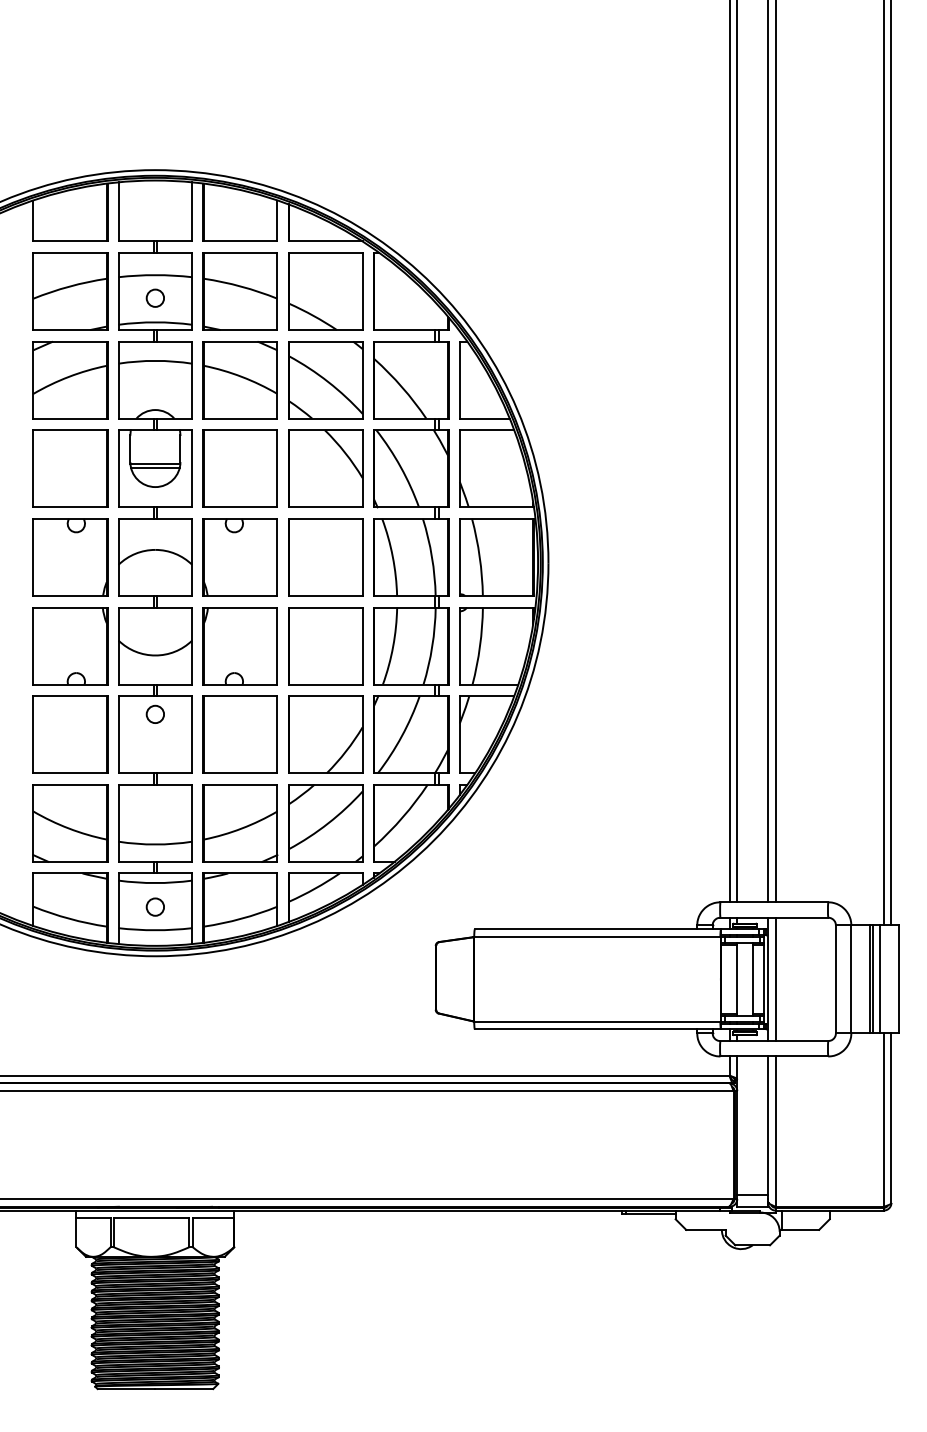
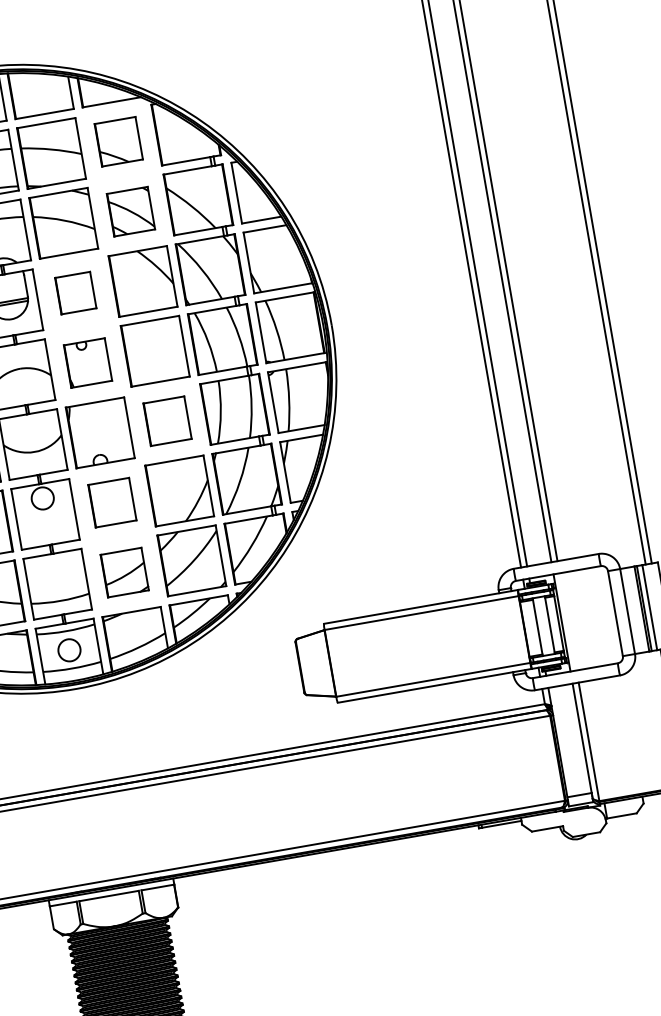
part: (325, 291) -> (118, 141), size x0.7
part: (325, 380) -> (130, 211), size x0.7
part: (239, 468) -> (75, 293), size x0.6
part: (239, 557) -> (87, 363), size x0.7
part: (325, 646) -> (167, 421), size x0.7
circle: (155, 714) -> (42, 498), size x1.6
part: (239, 734) -> (111, 502), size x0.7
part: (240, 823) -> (124, 572), size x0.7
circle: (154, 906) -> (68, 649), size x1.6
line: (775, 979) -> (567, 622), removed

